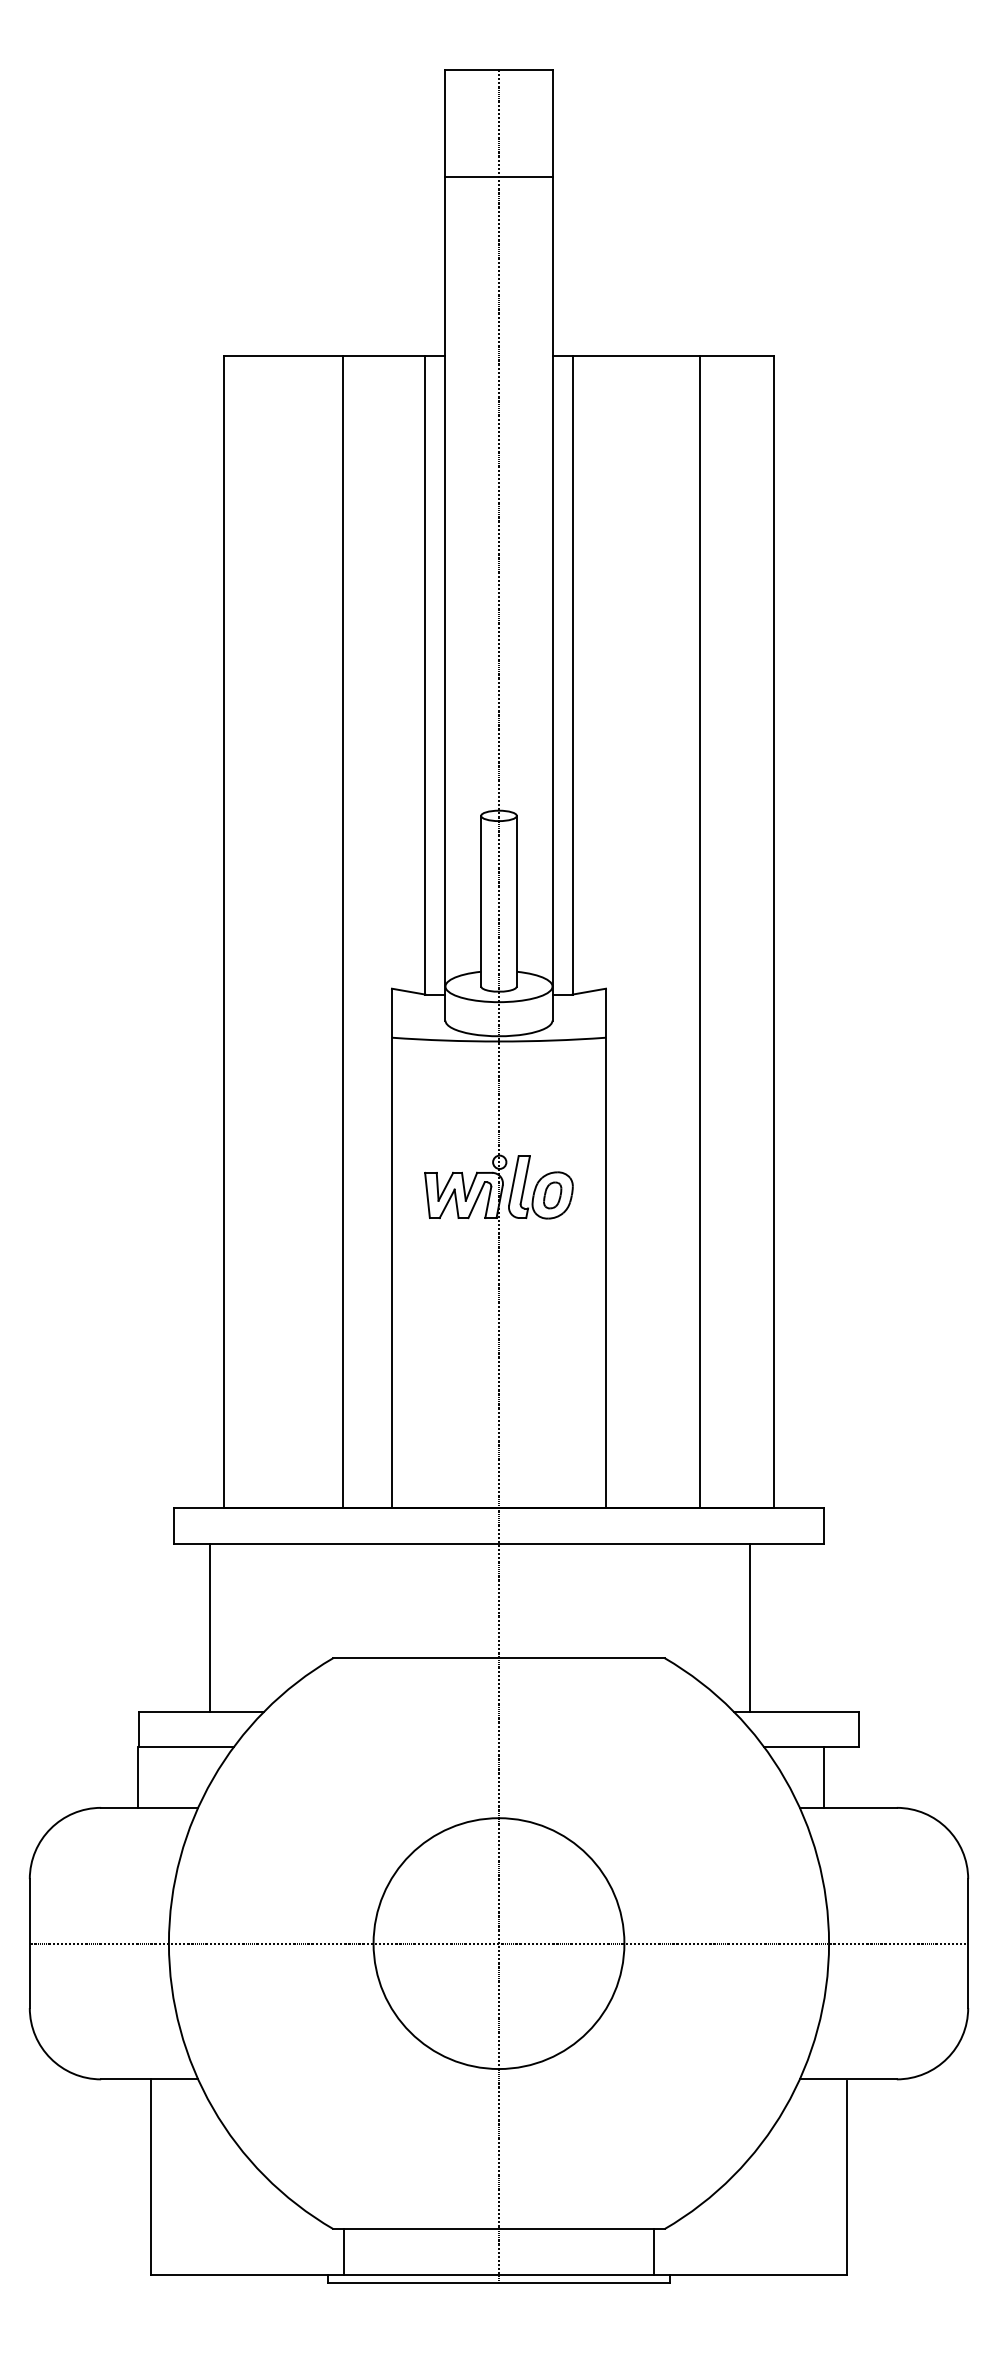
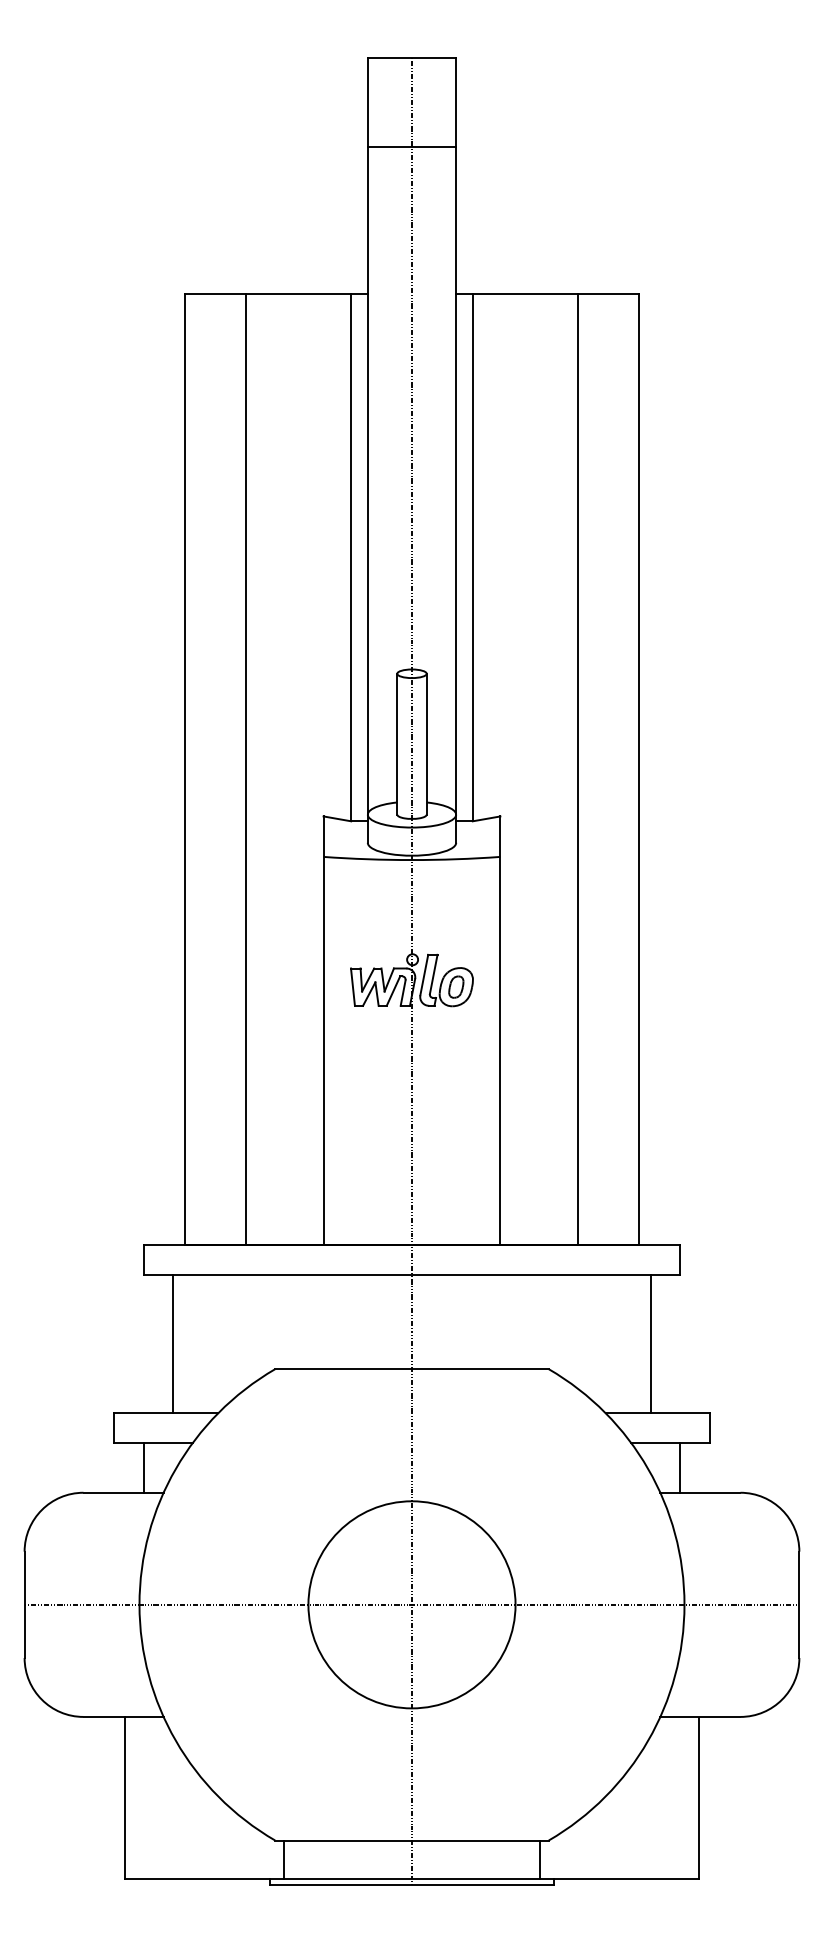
line: (342, 931) -> (245, 769), moved
line: (750, 1627) -> (650, 1343), moved
line: (137, 1777) -> (143, 1467), moved

